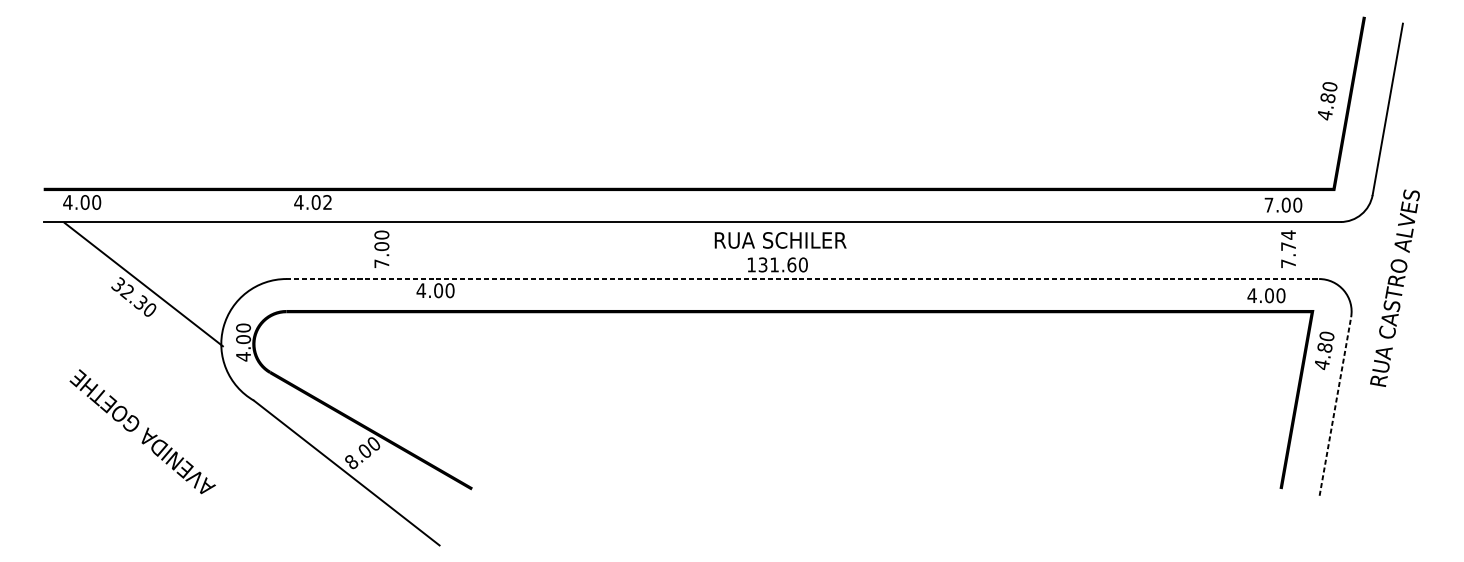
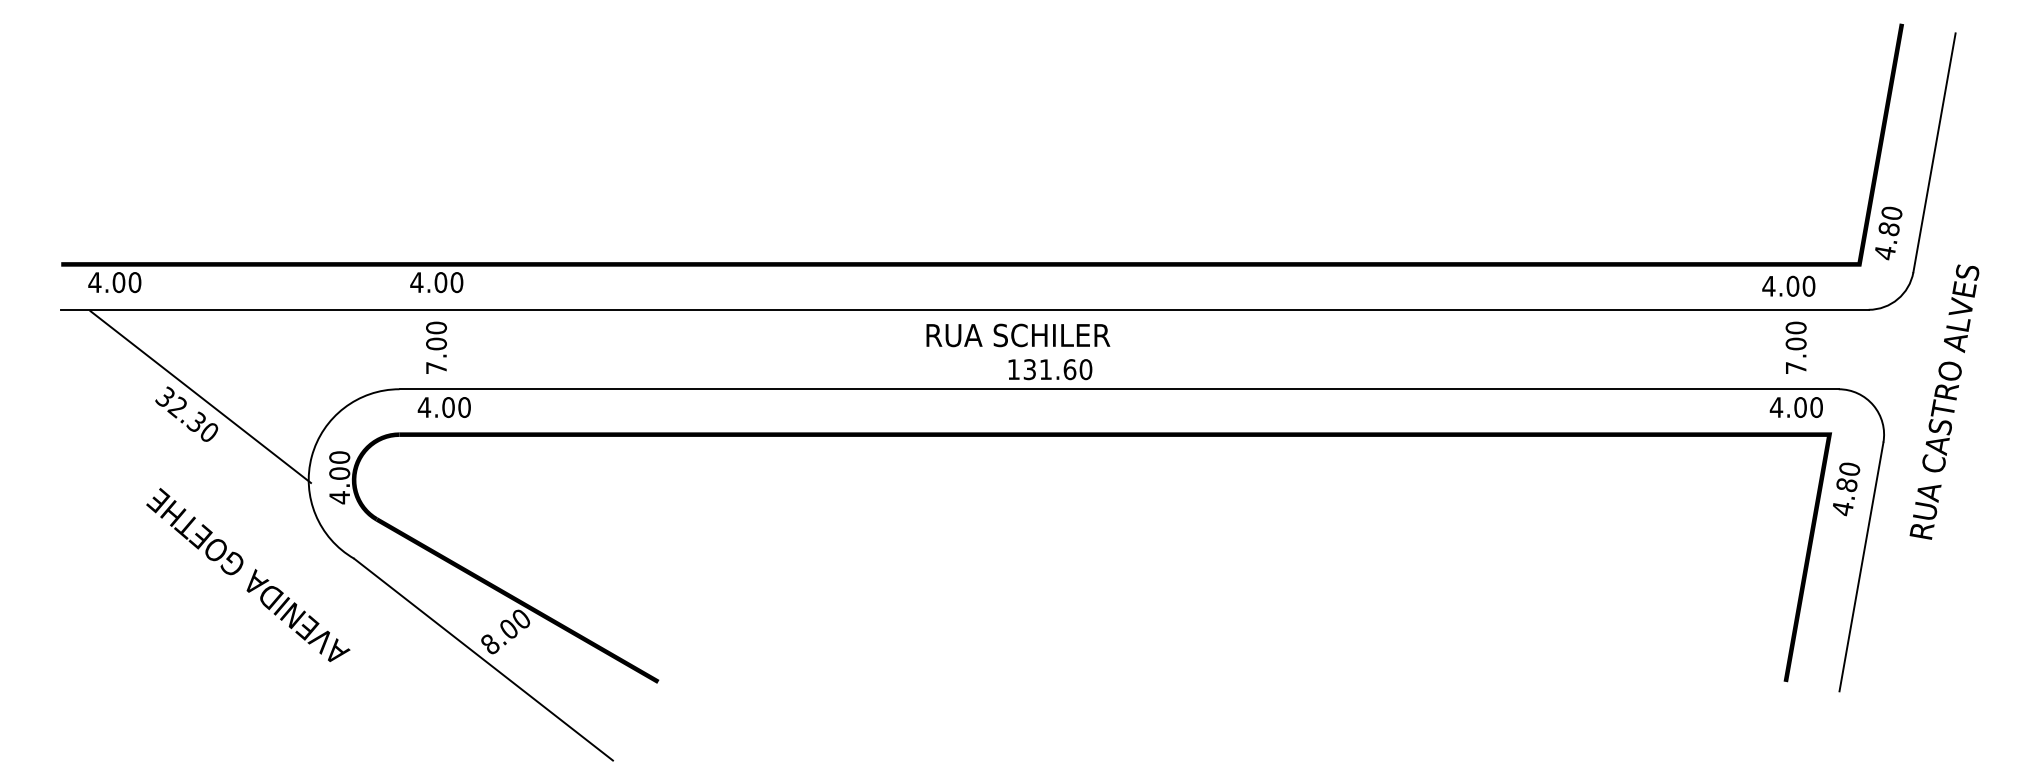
text: (1327, 101) -> (1888, 233), moved
text: (327, 202) -> (456, 282), 4.02 -> 4.00
text: (1268, 205) -> (1768, 286), 7.00 -> 4.00
text: (780, 240) -> (1018, 335), moved
text: (1288, 240) -> (1795, 335), 7.74 -> 7.00
text: (381, 249) -> (436, 347), moved
text: (777, 264) -> (1050, 369), moved
line: (803, 279) -> (1119, 389), dashed -> solid
text: (434, 290) -> (443, 407), moved
text: (1265, 295) -> (1795, 407), moved
line: (1335, 406) -> (1861, 566), dashed -> solid
text: (142, 432) -> (248, 575), moved

